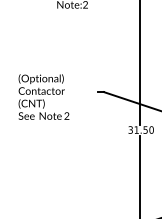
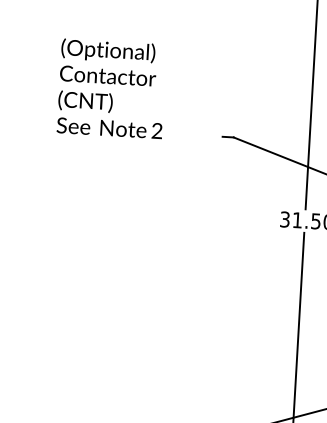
text: (43, 96) -> (110, 87), moved

